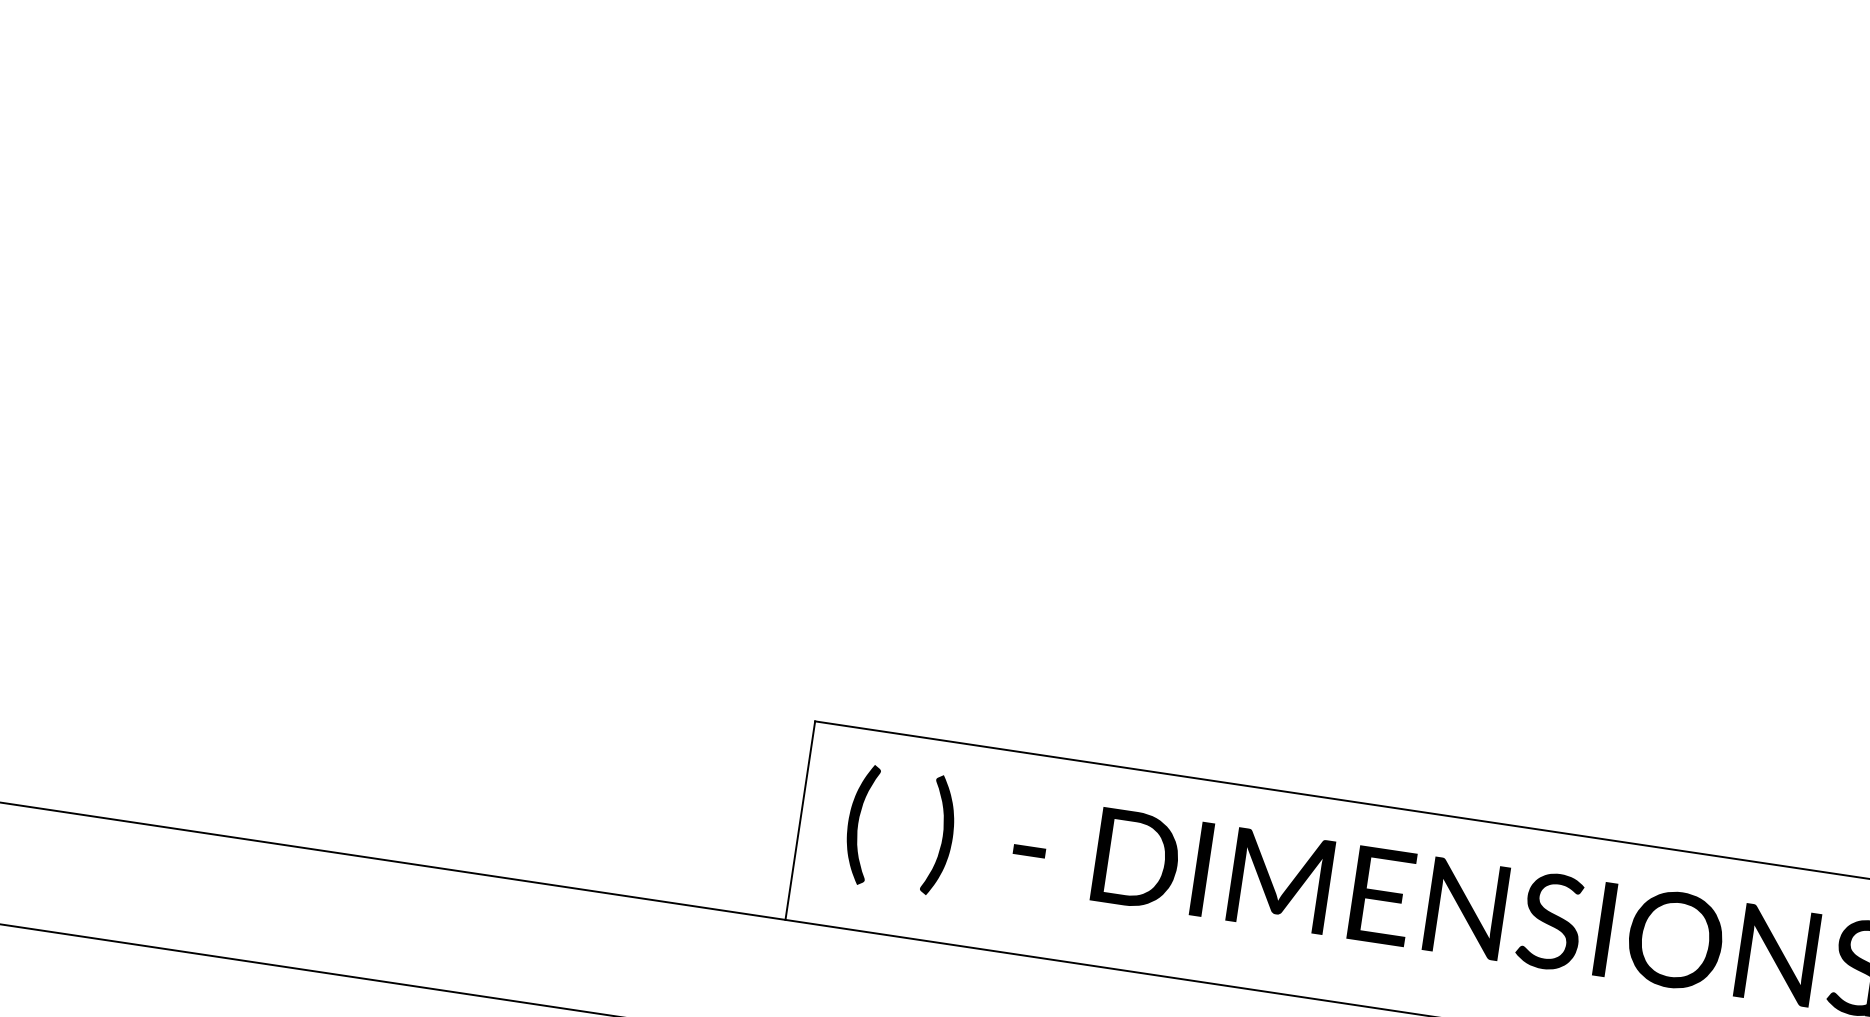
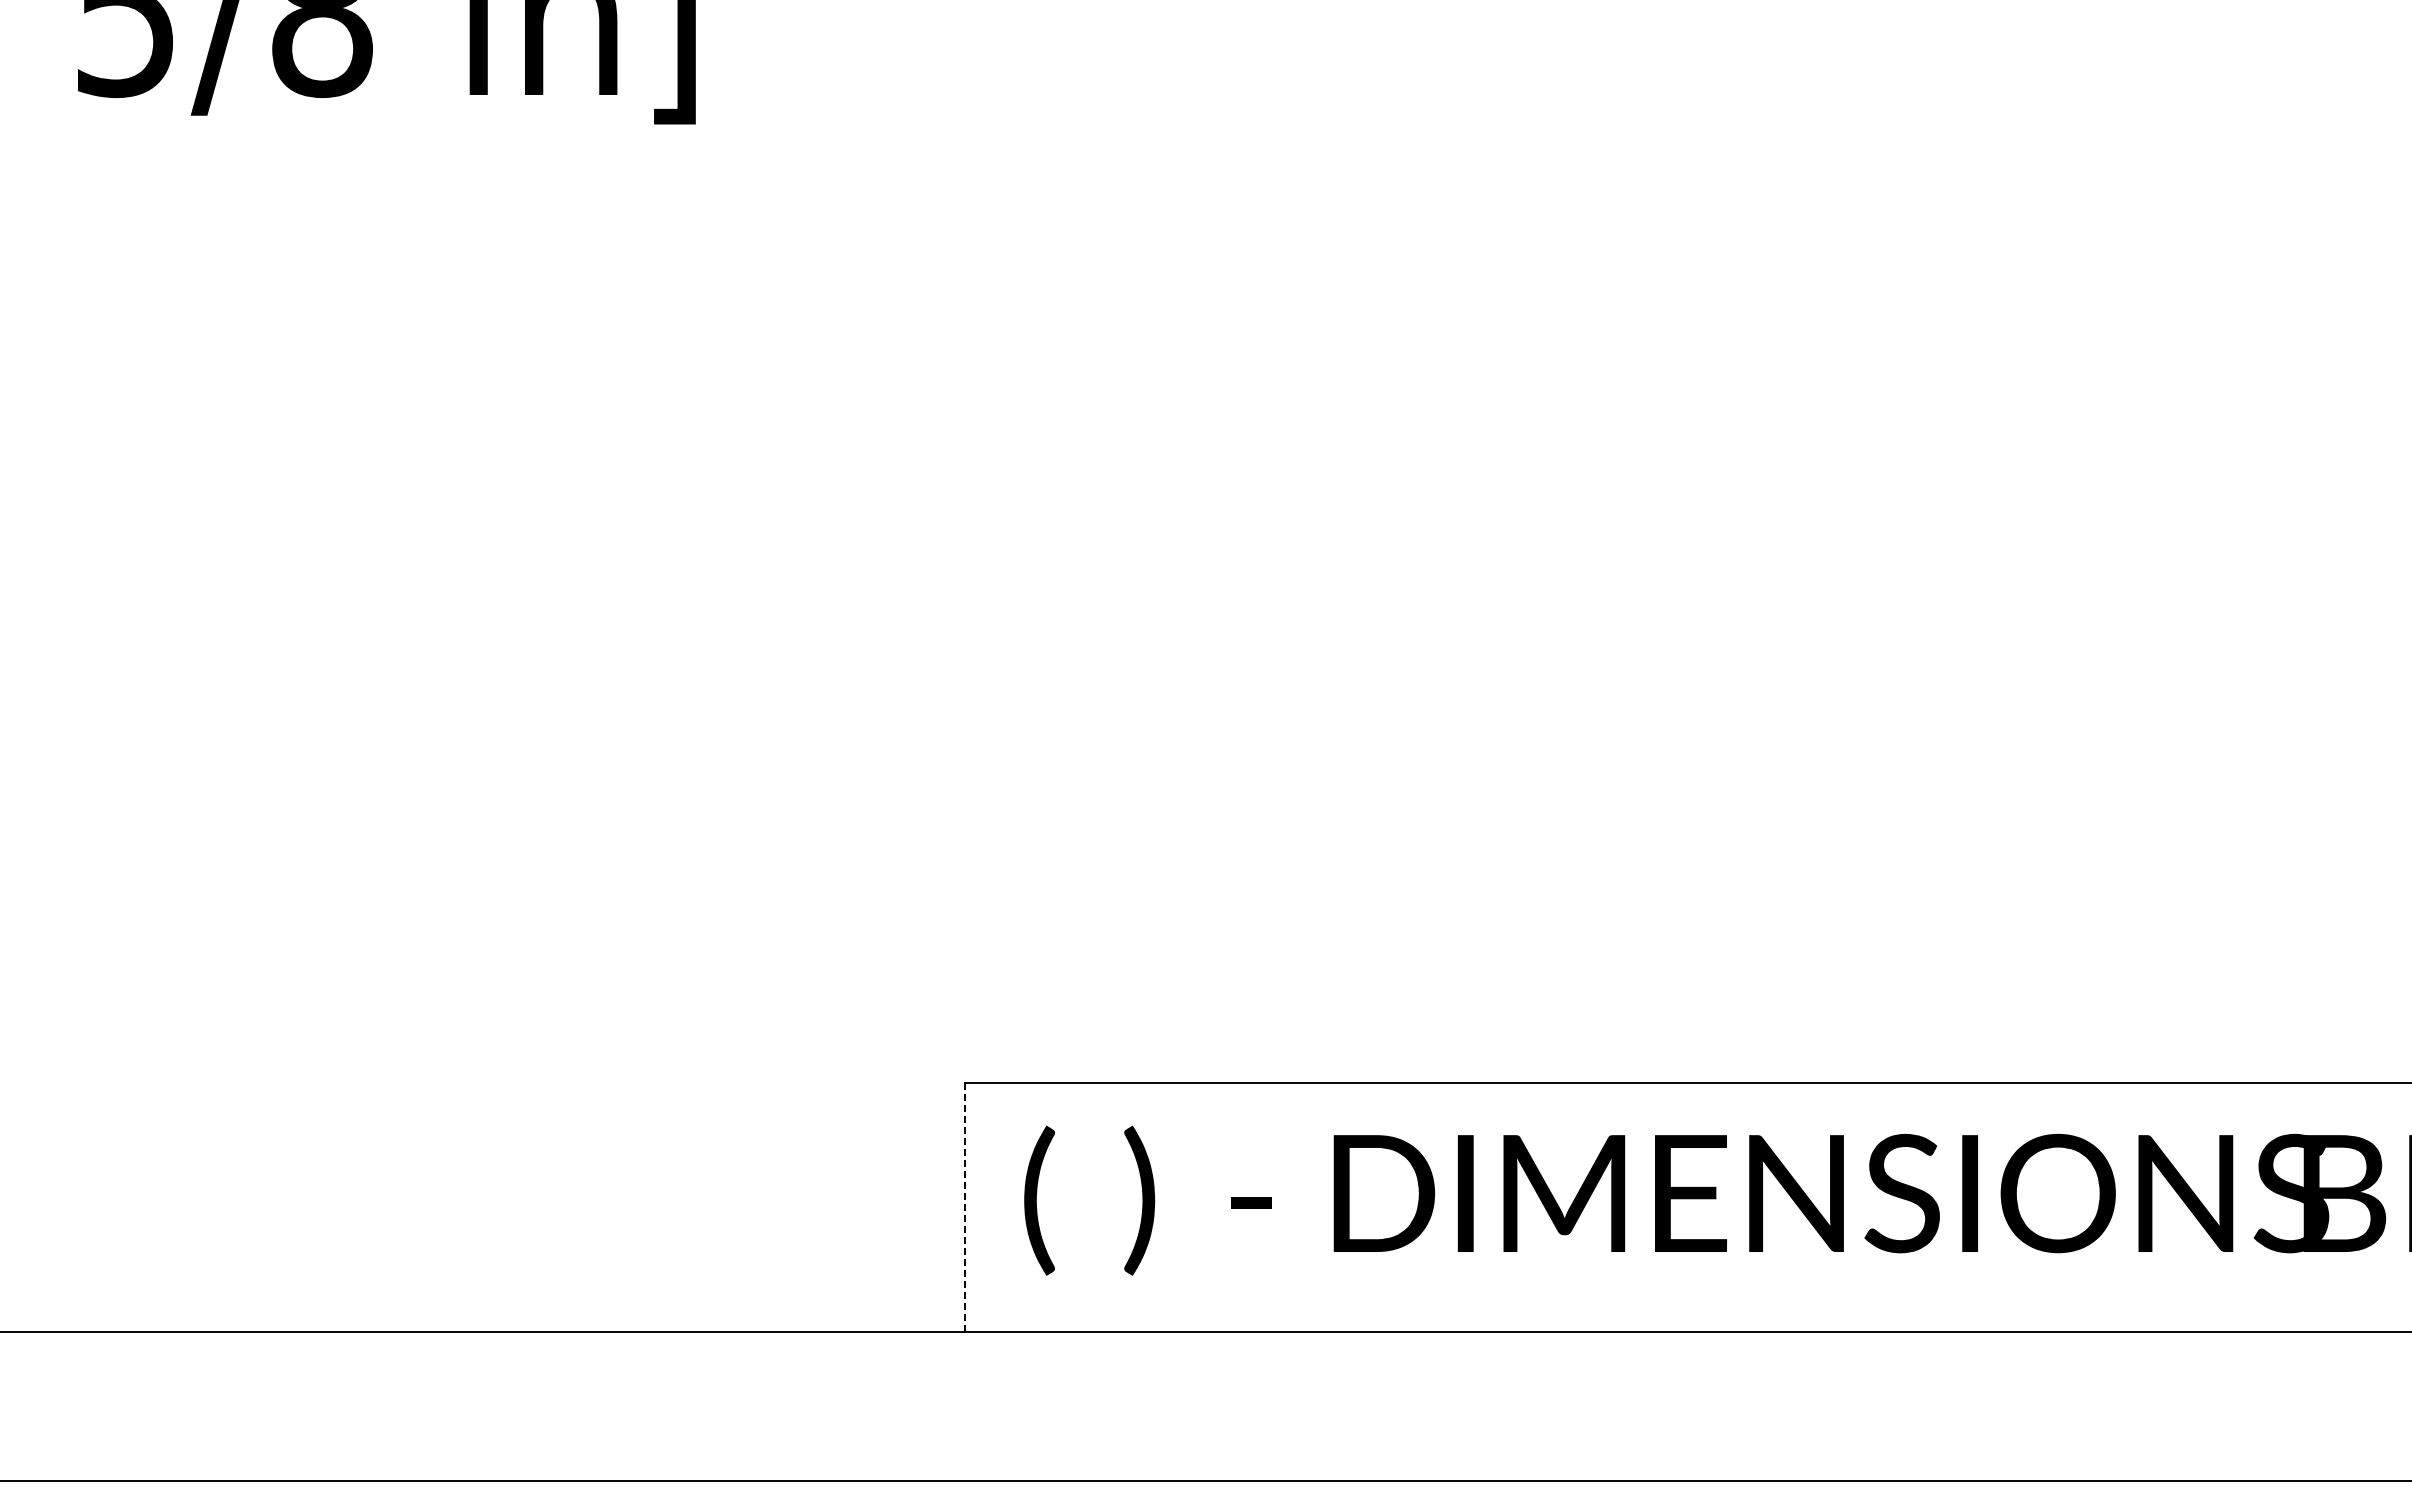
line: (800, 820) -> (965, 1207), solid -> dashed

